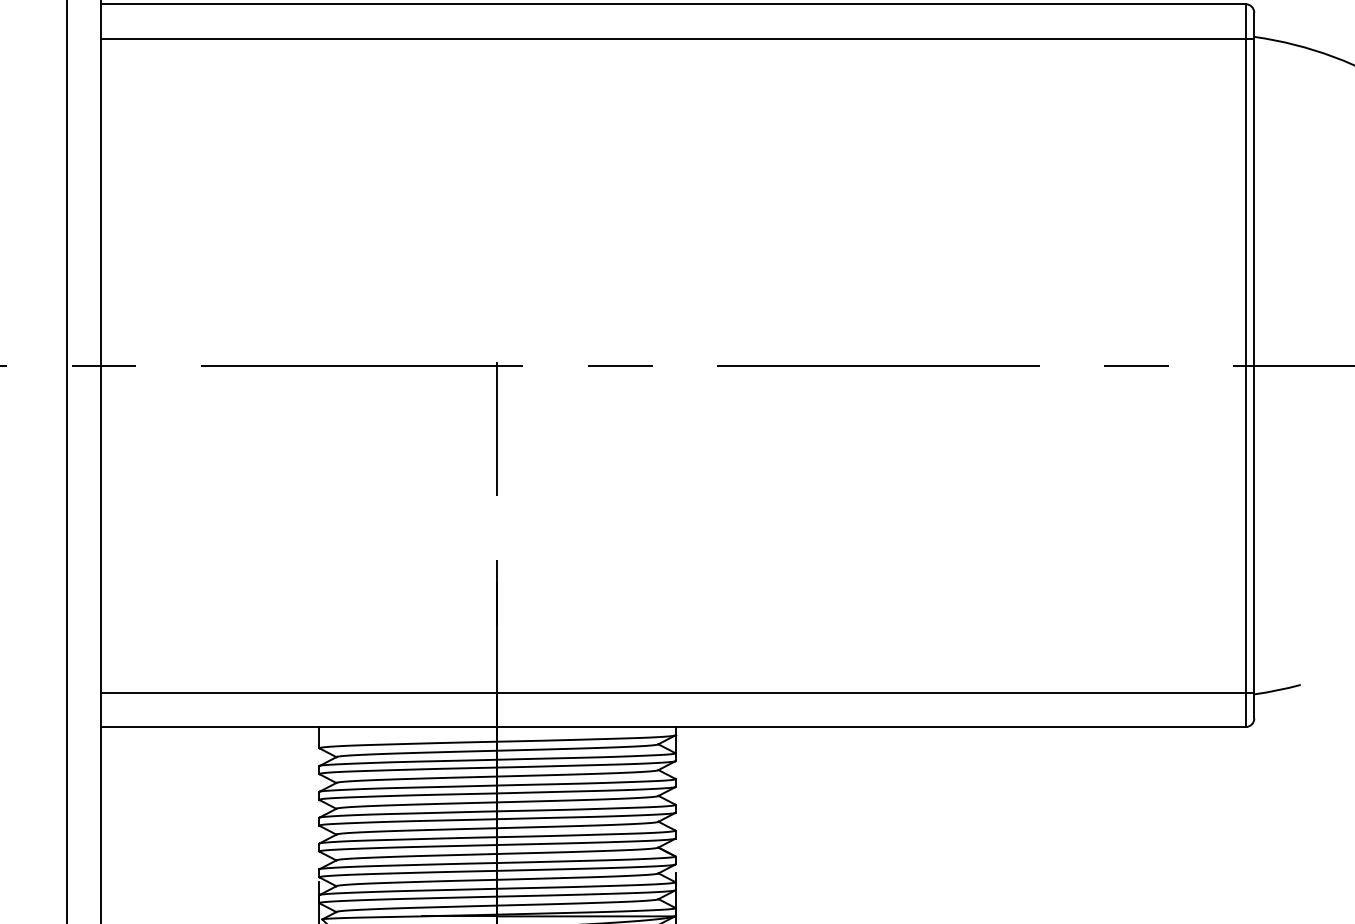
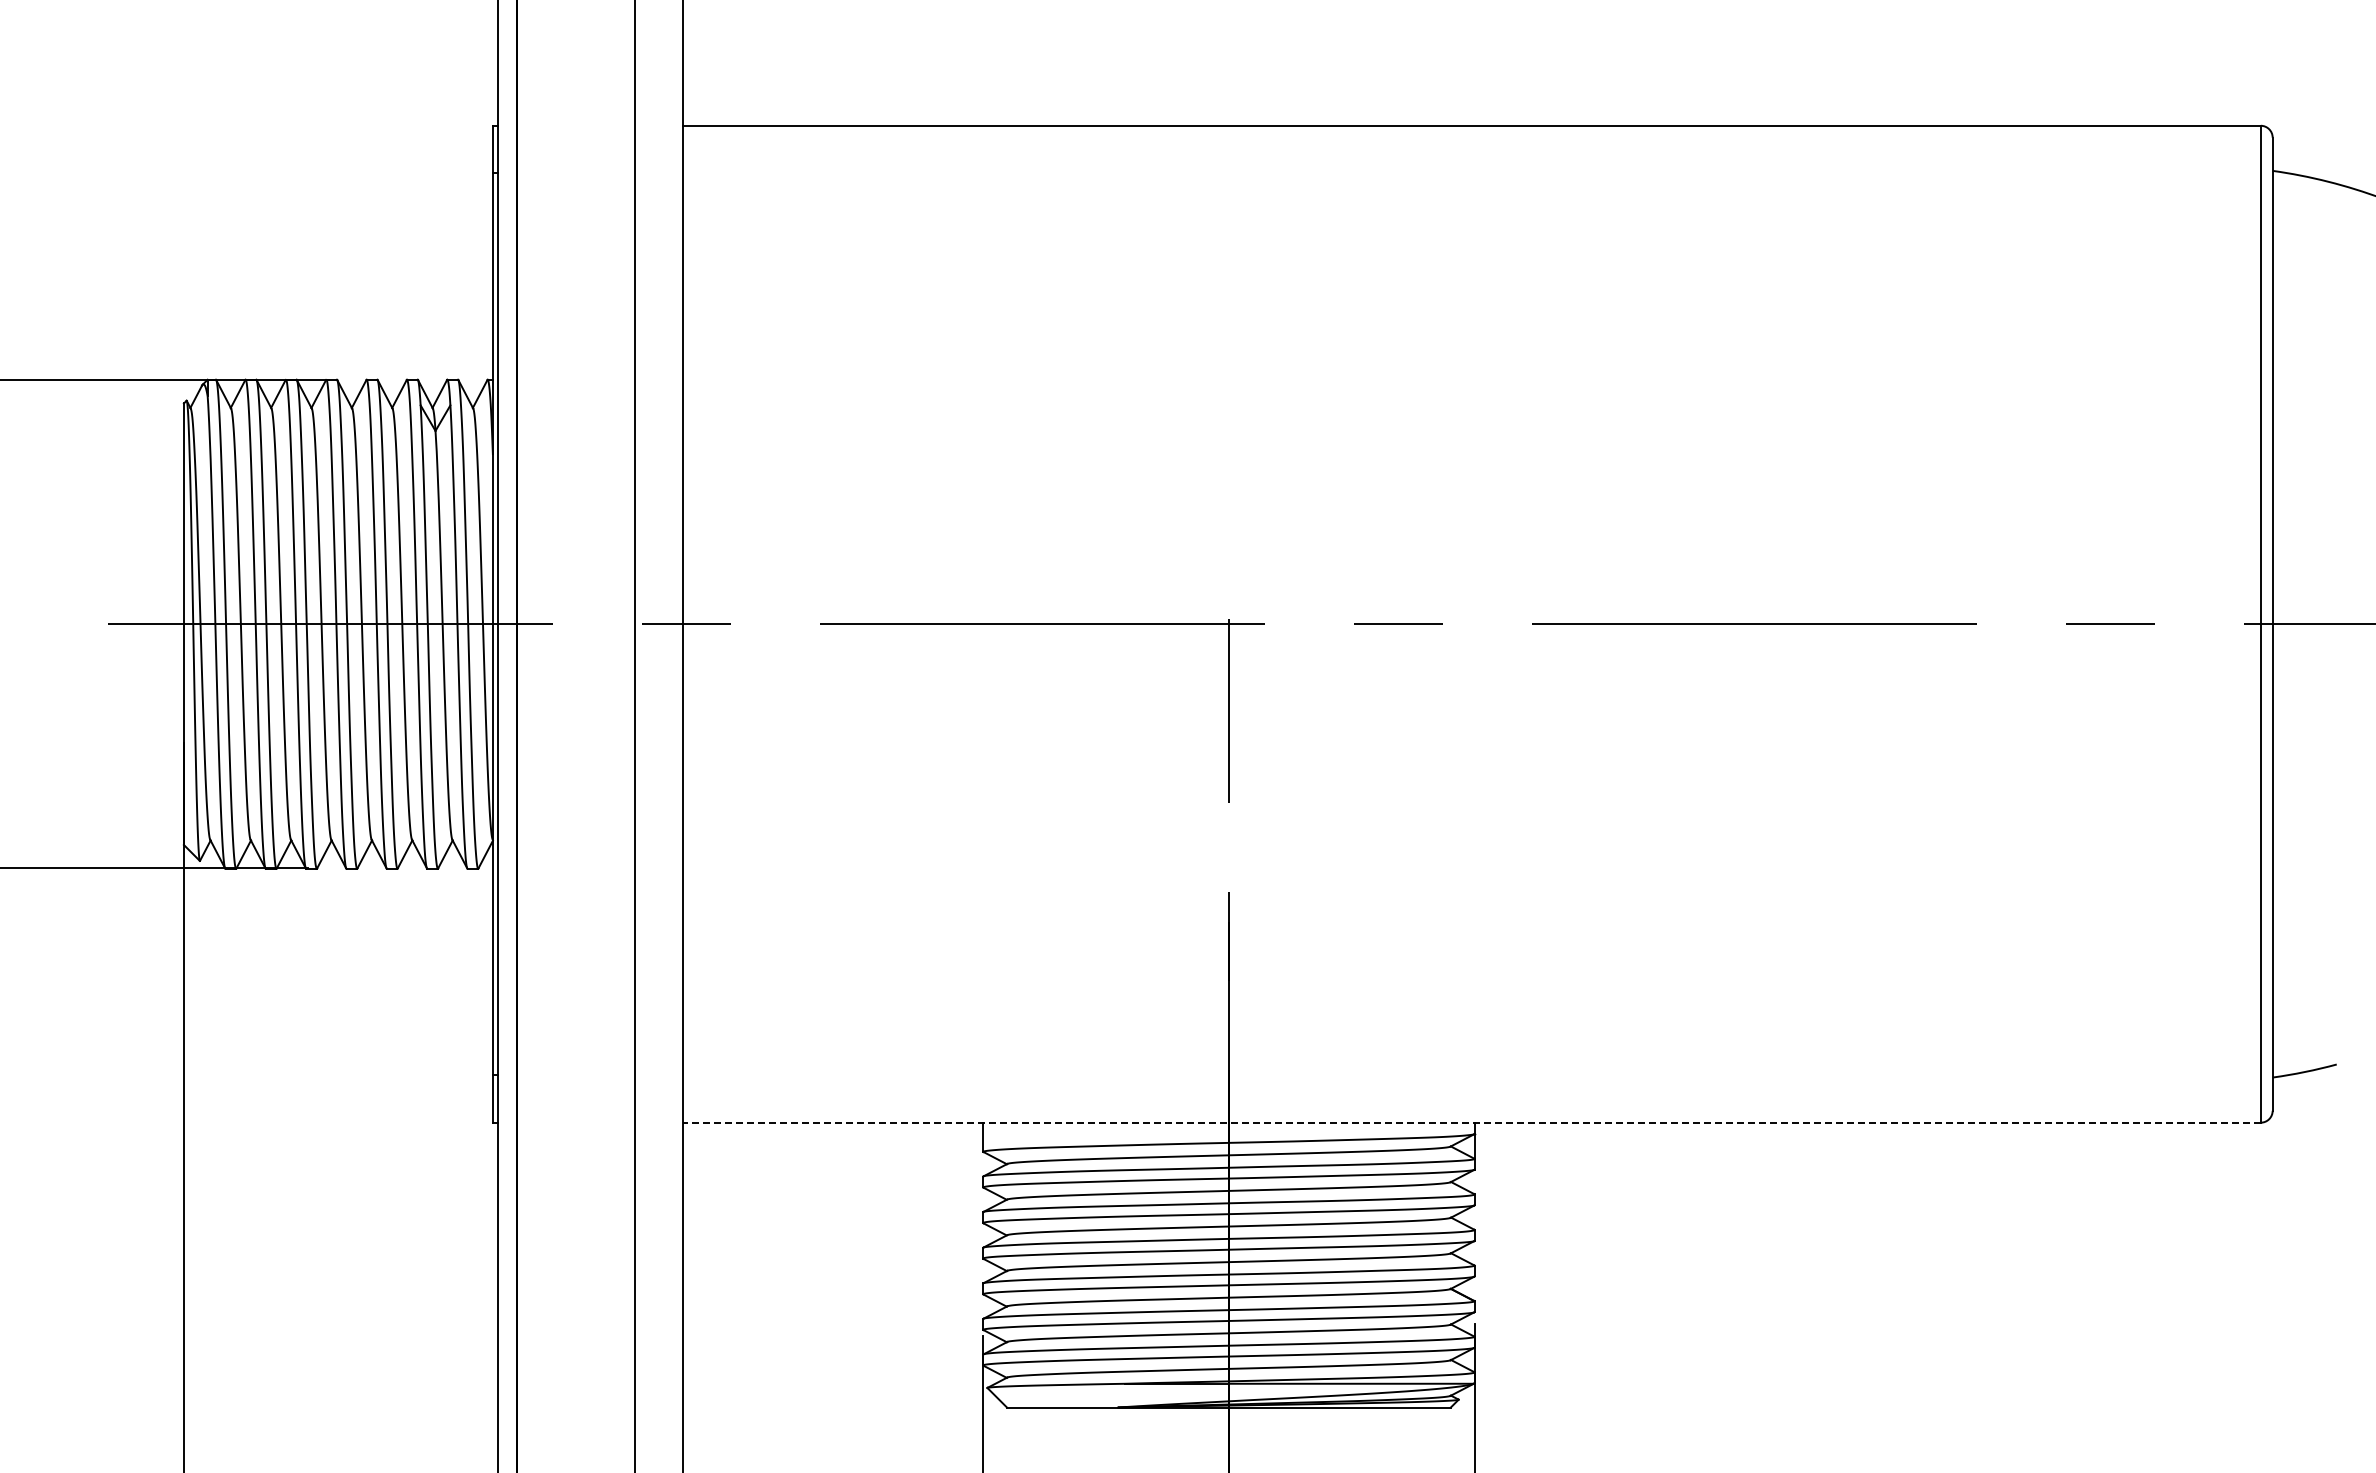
line: (677, 38) -> (1477, 173), removed
line: (677, 692) -> (1477, 1075), removed
line: (673, 726) -> (1471, 1122), solid -> dashed

